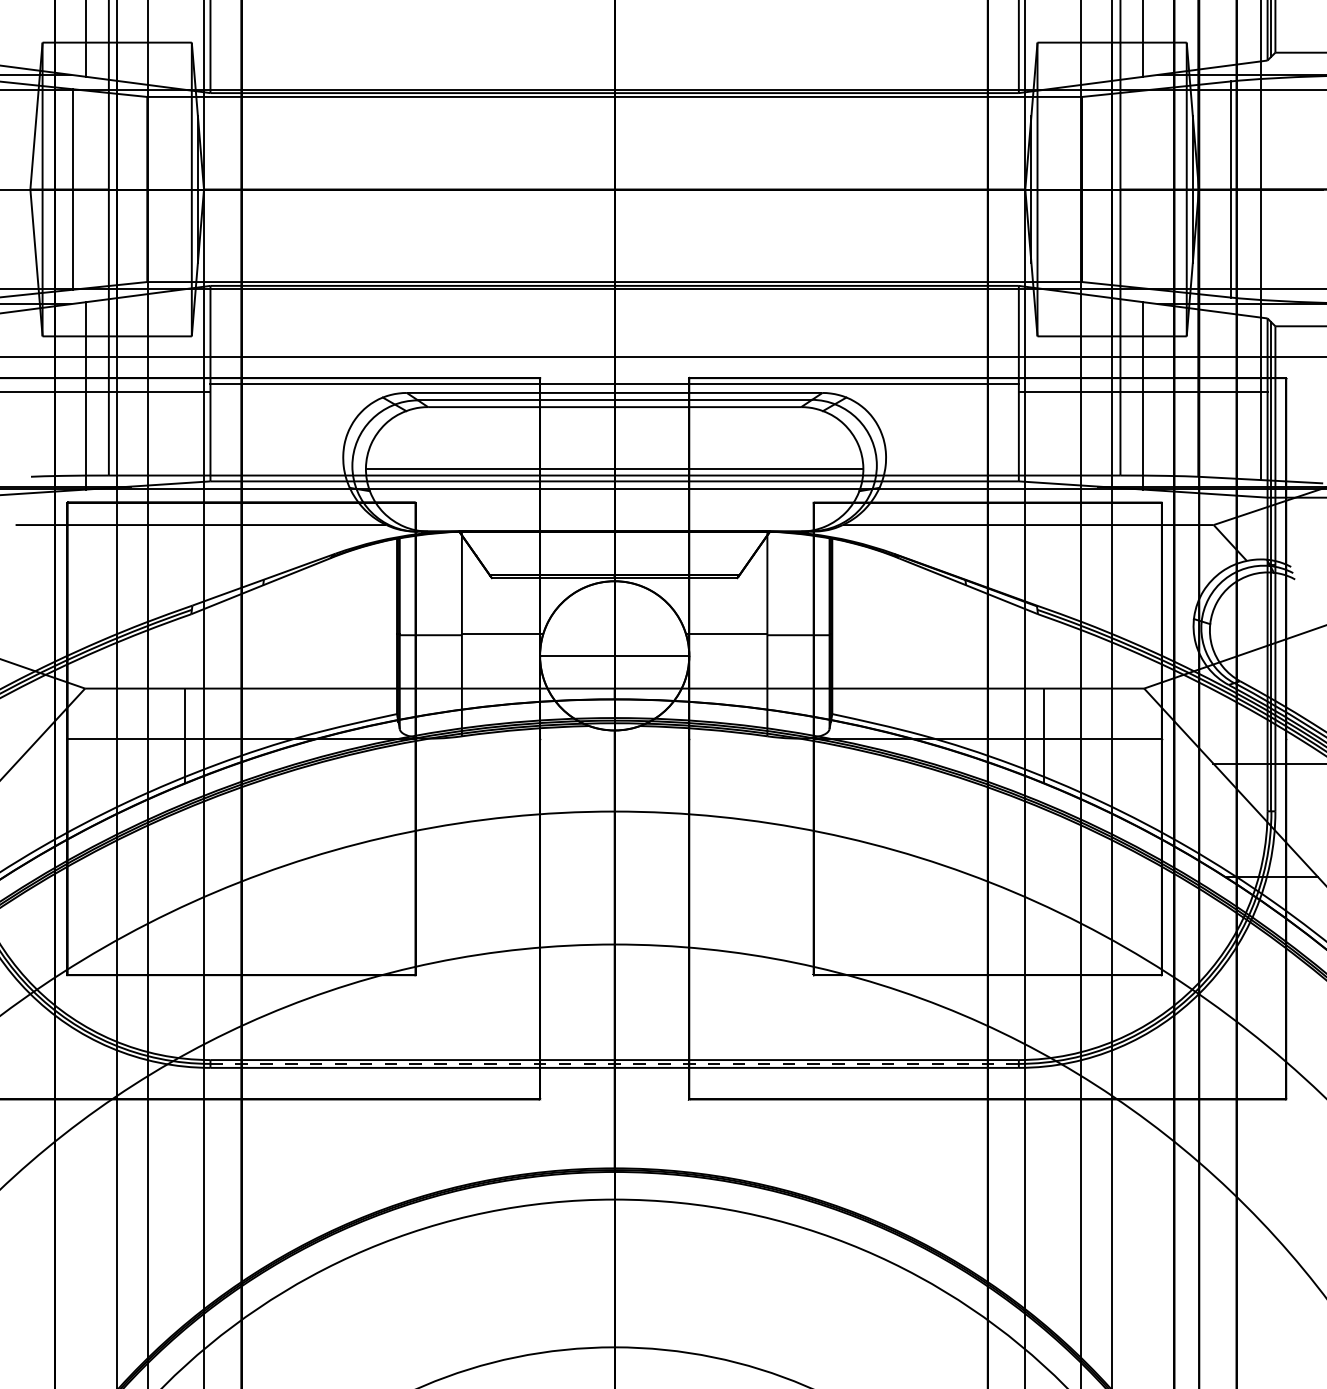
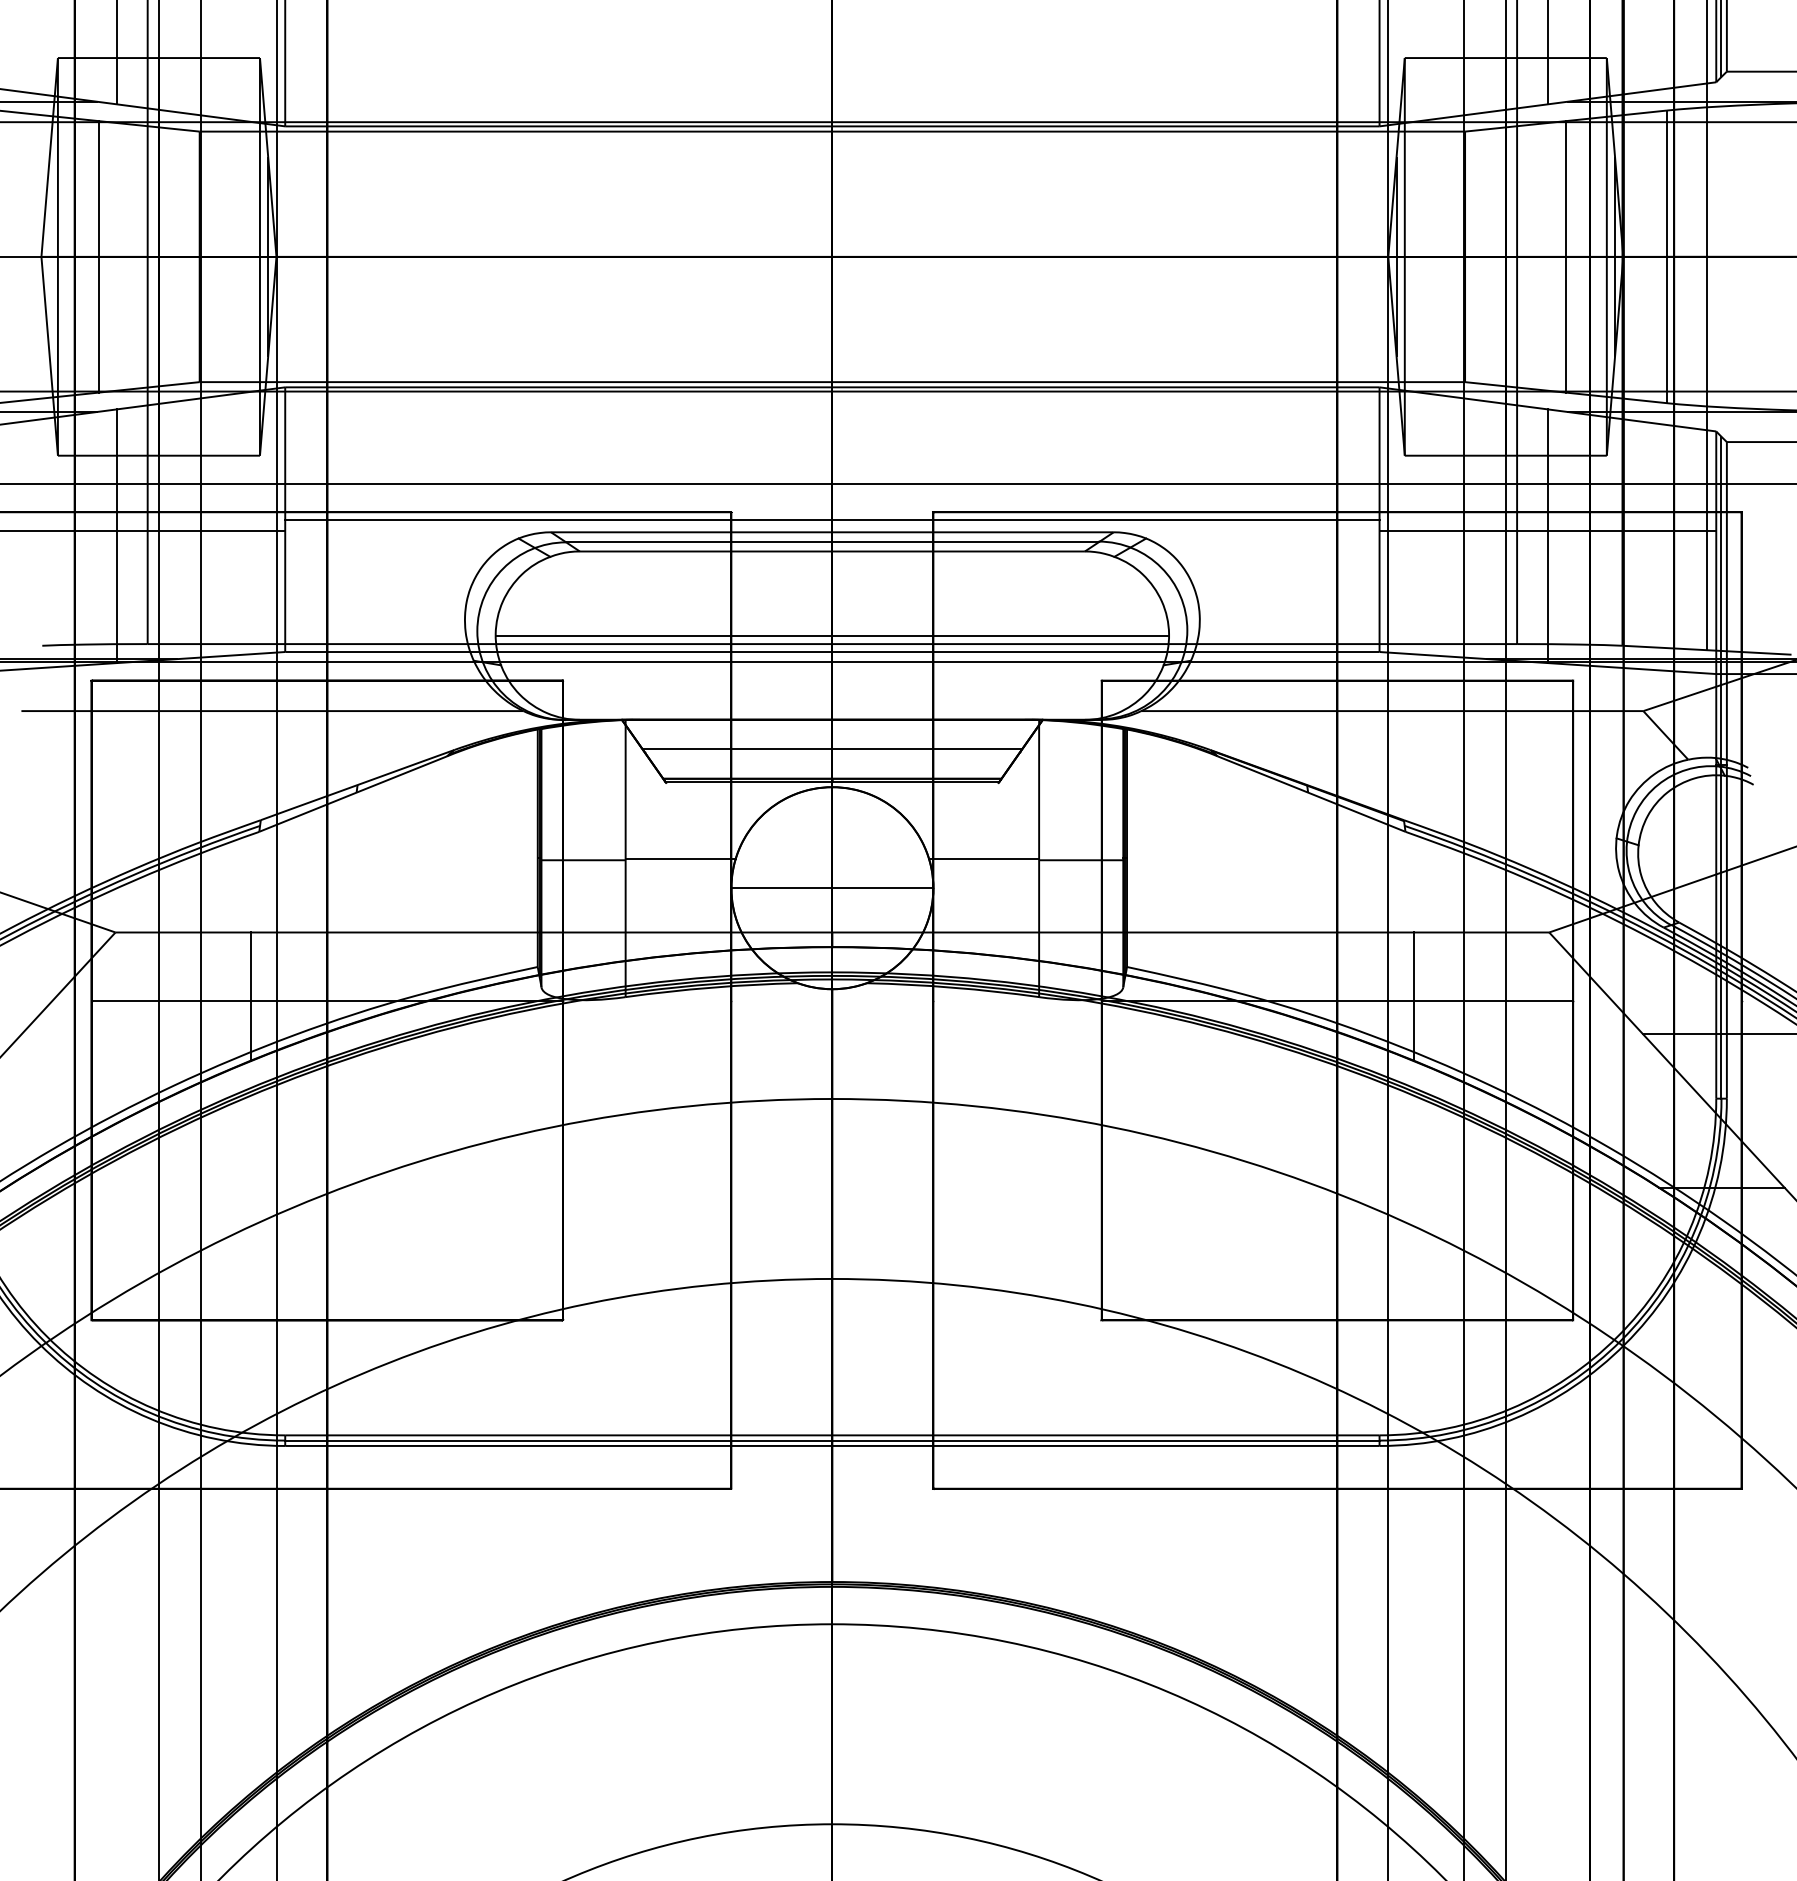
line: (1156, 189) -> (1565, 256), added
line: (614, 553) -> (832, 749), added
line: (614, 1063) -> (831, 1440), dashed -> solid

